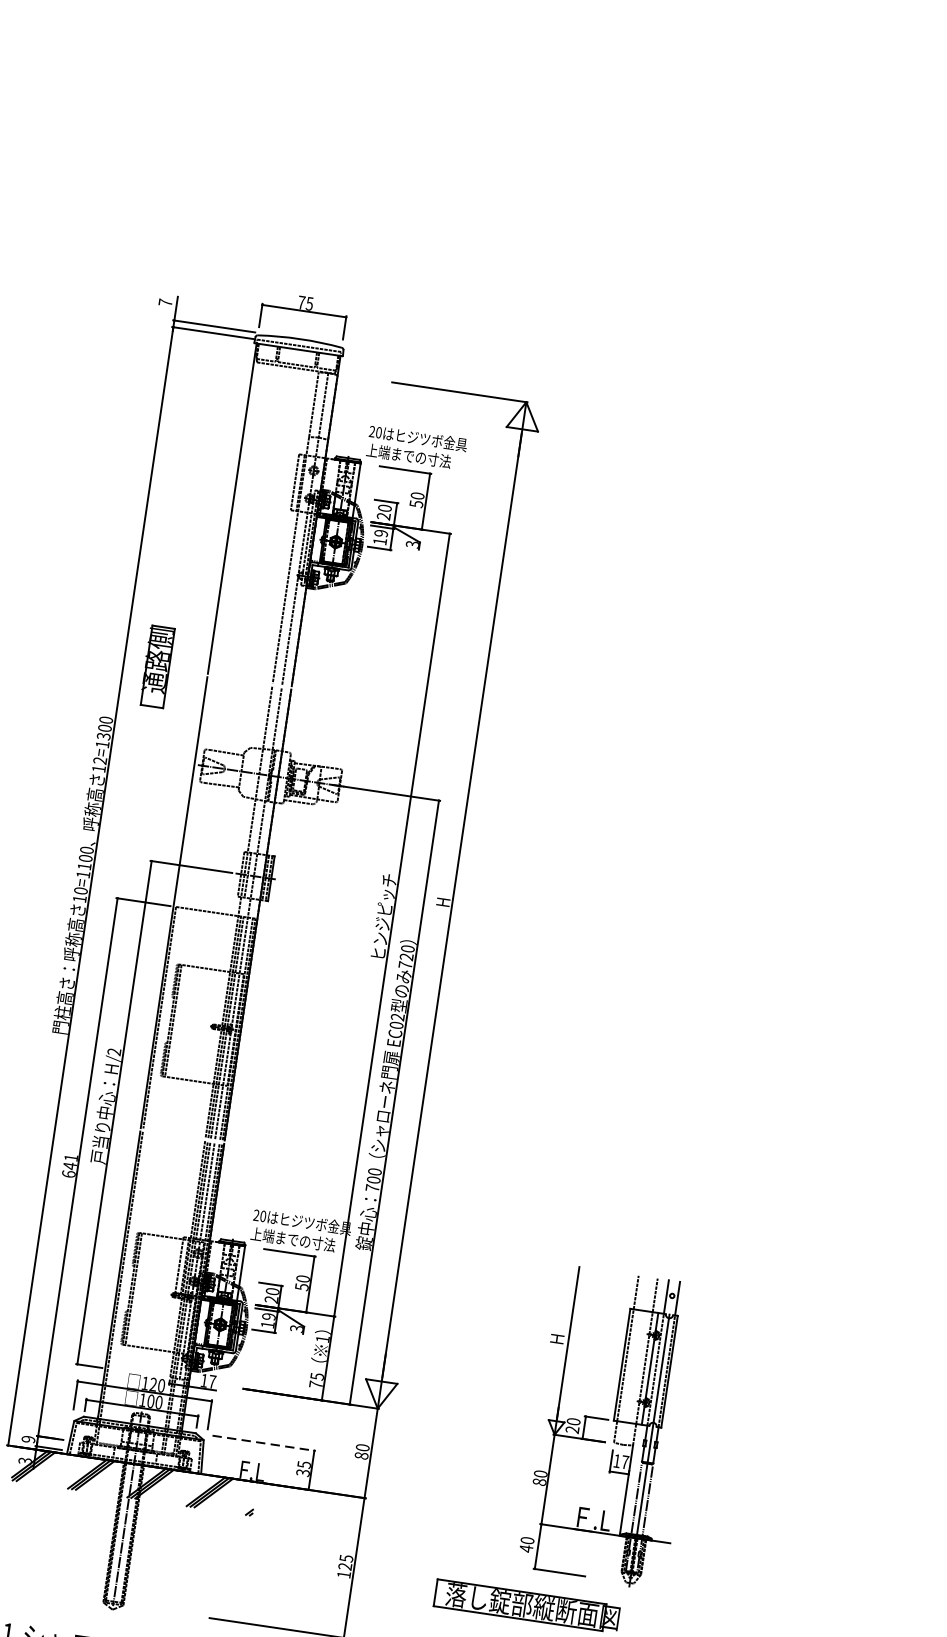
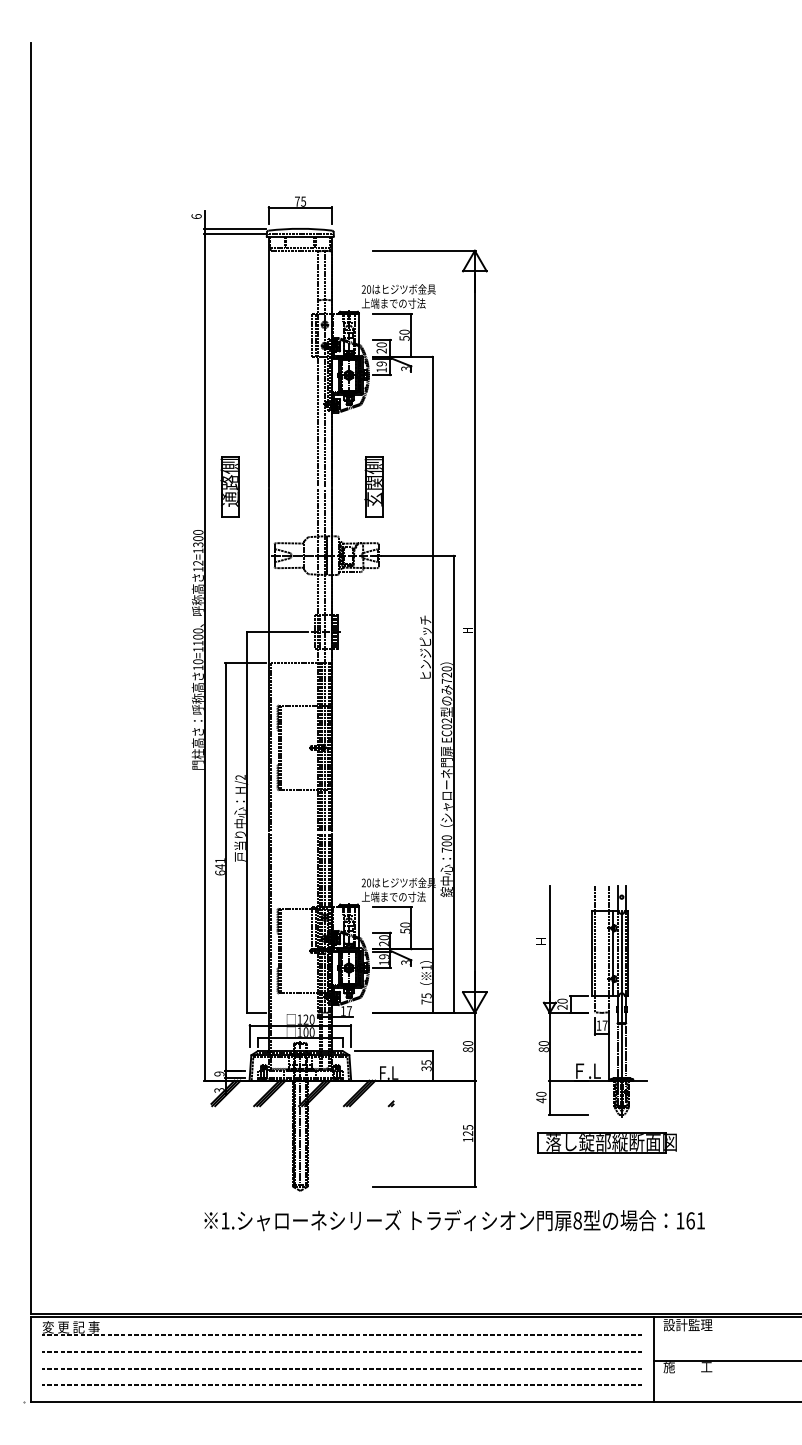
text: (165, 302) -> (196, 216), 7 -> 6
part: (346, 693) -> (373, 486), added
part: (611, 1427) -> (591, 1001), moved
line: (264, 1443) -> (394, 1051), dashed -> solid

